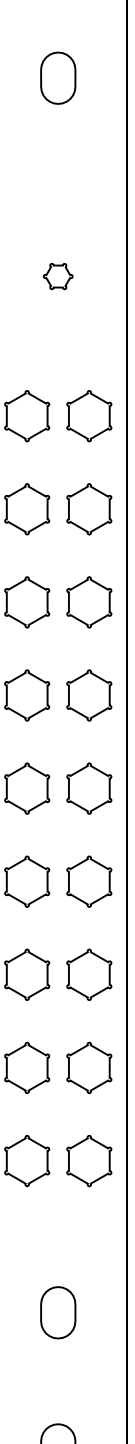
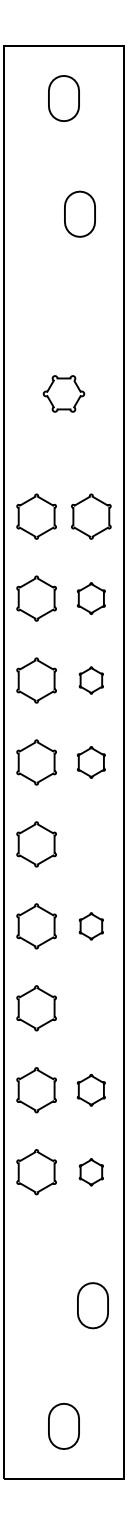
part: (57, 77) -> (79, 213), moved
part: (57, 276) -> (63, 393), size x1.6
part: (89, 509) -> (91, 598), size x0.7
part: (89, 602) -> (91, 680), size x0.6
part: (89, 695) -> (91, 762), size x0.7
part: (89, 788) -> (91, 844), removed
part: (89, 881) -> (91, 926), size x0.6
part: (89, 975) -> (91, 1008), removed
part: (89, 1068) -> (91, 1090), size x0.7
part: (89, 1161) -> (91, 1172), size x0.6
part: (57, 1312) -> (92, 1305), moved

